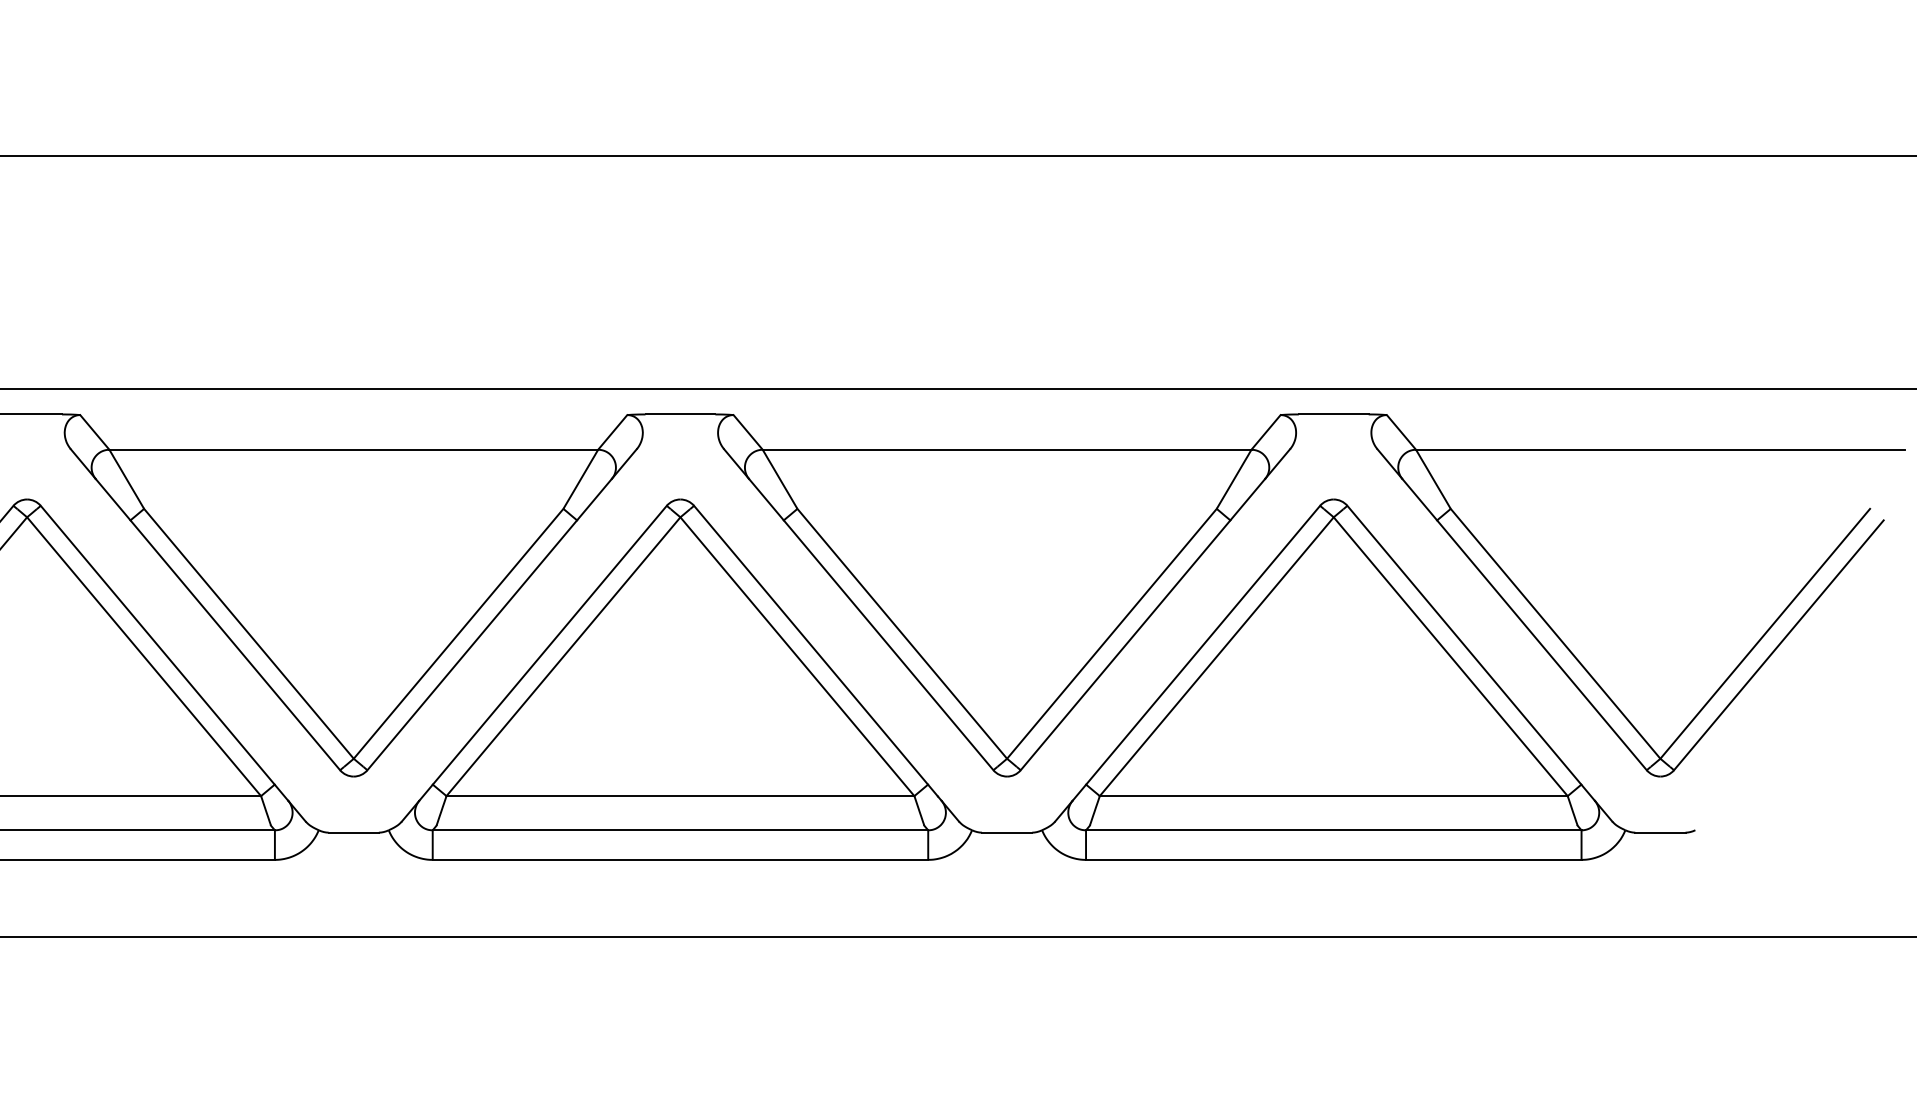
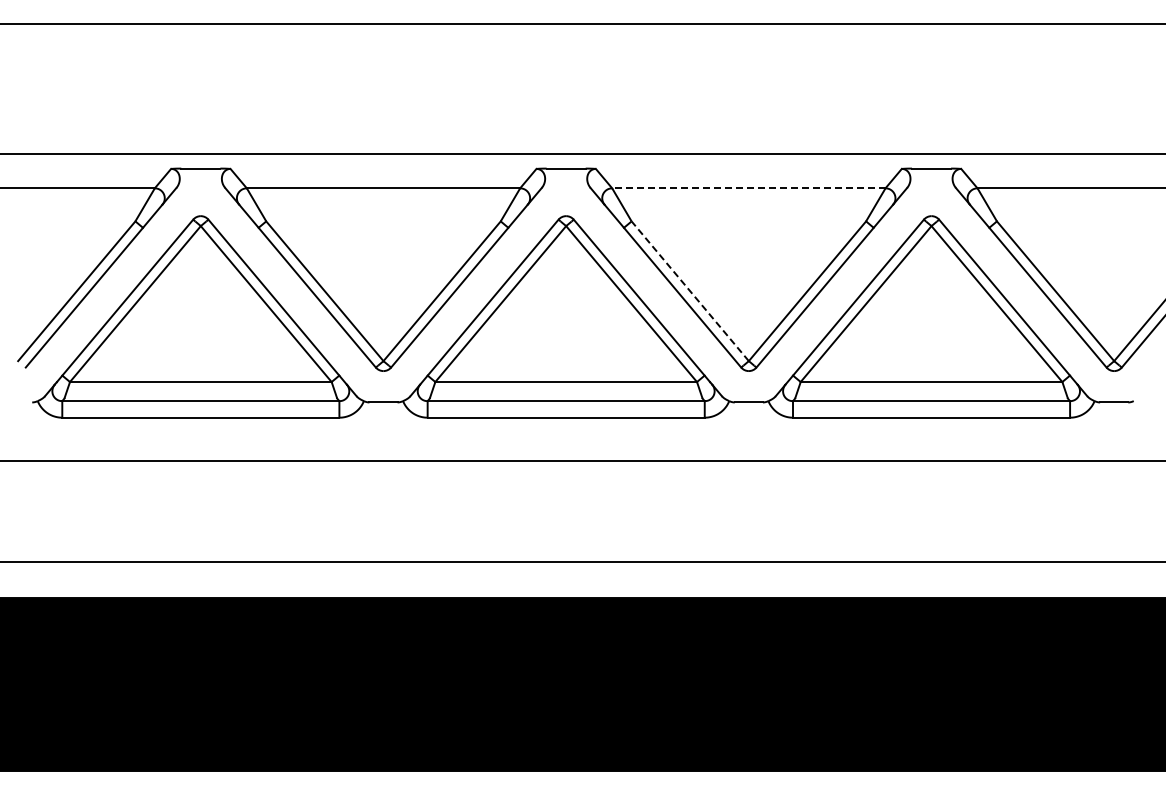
line: (1006, 450) -> (748, 188), solid -> dashed
line: (900, 632) -> (689, 290), solid -> dashed

